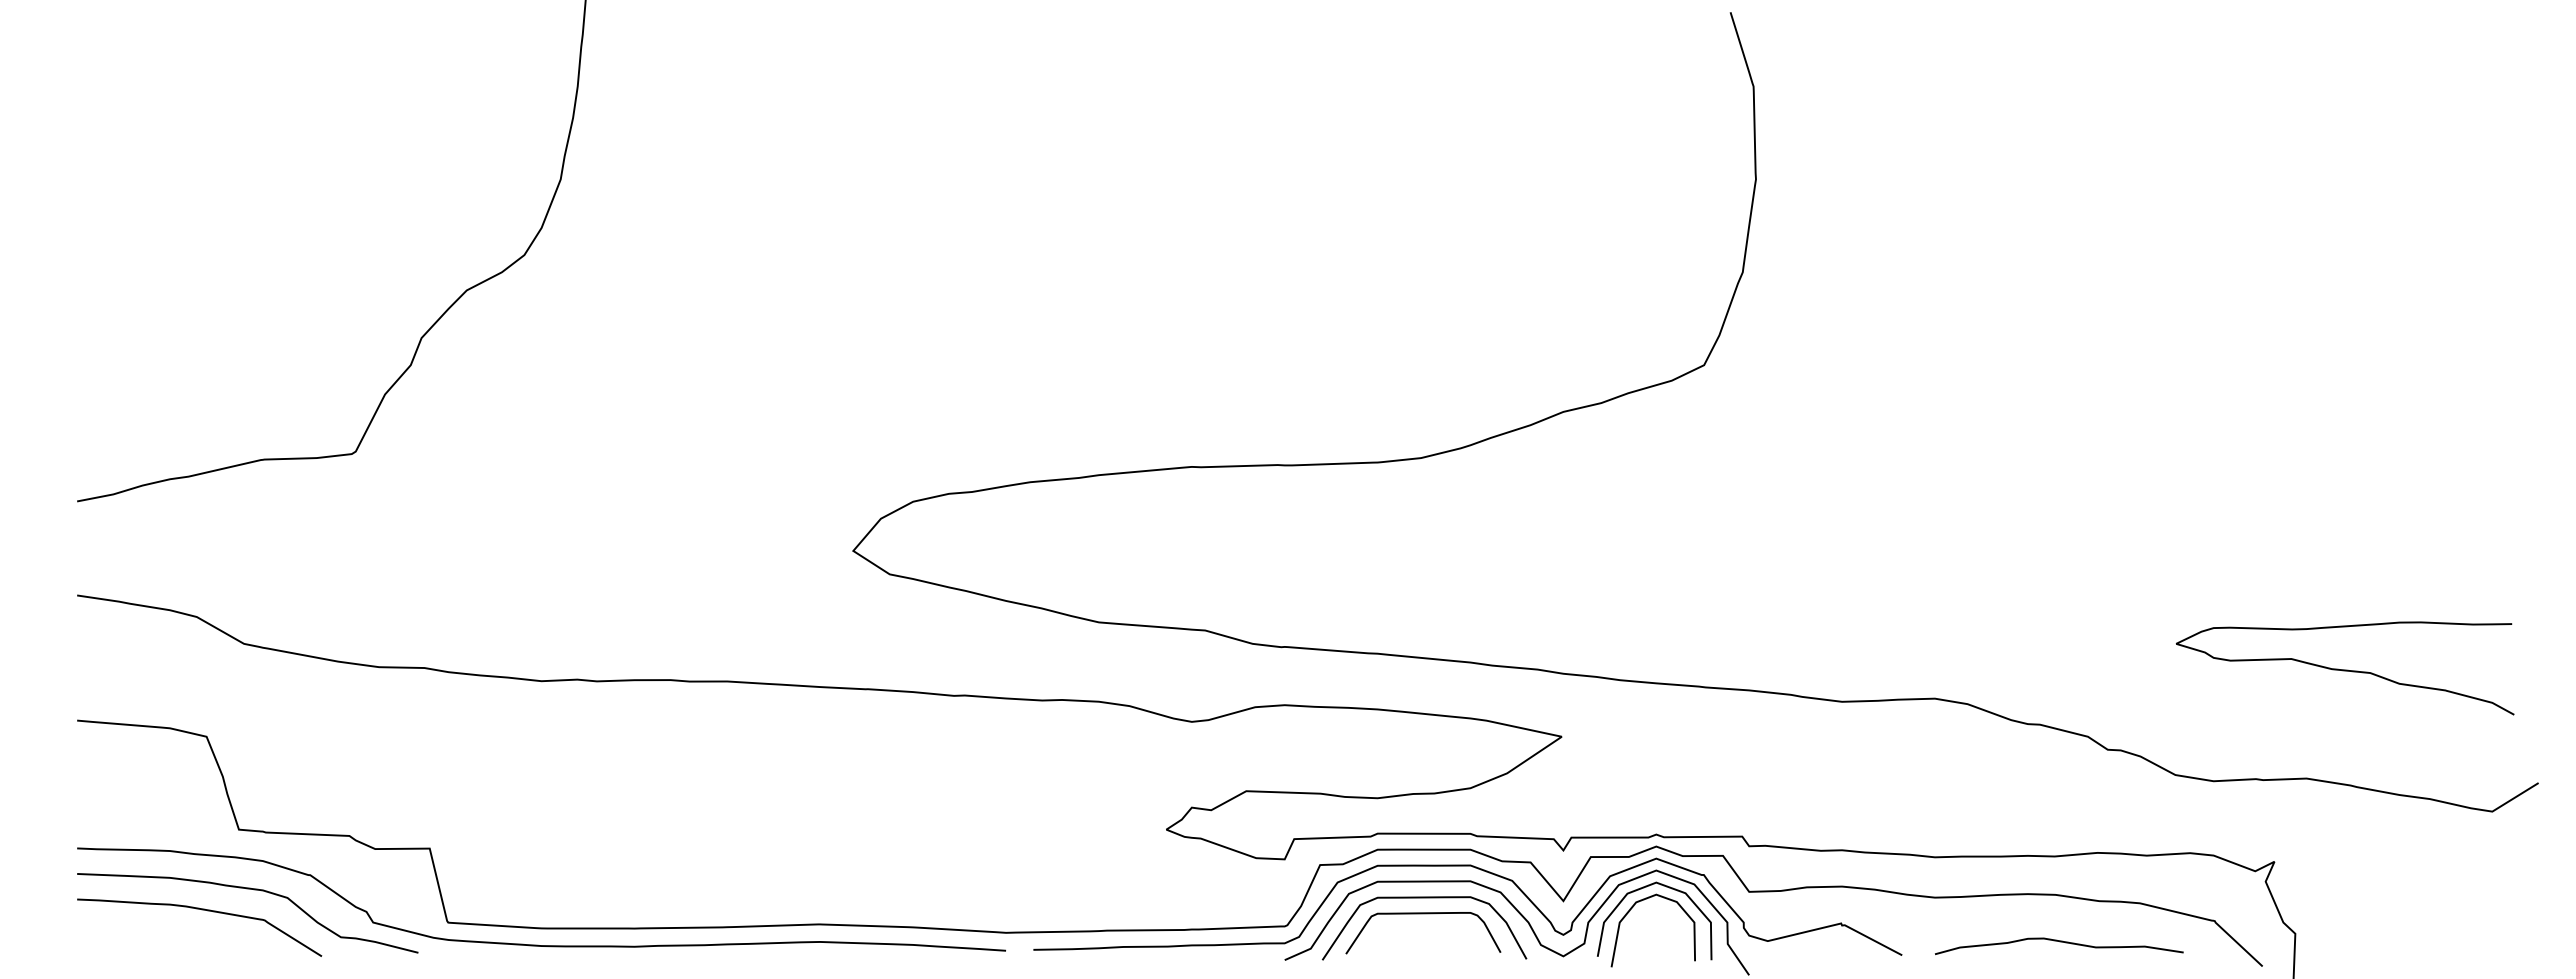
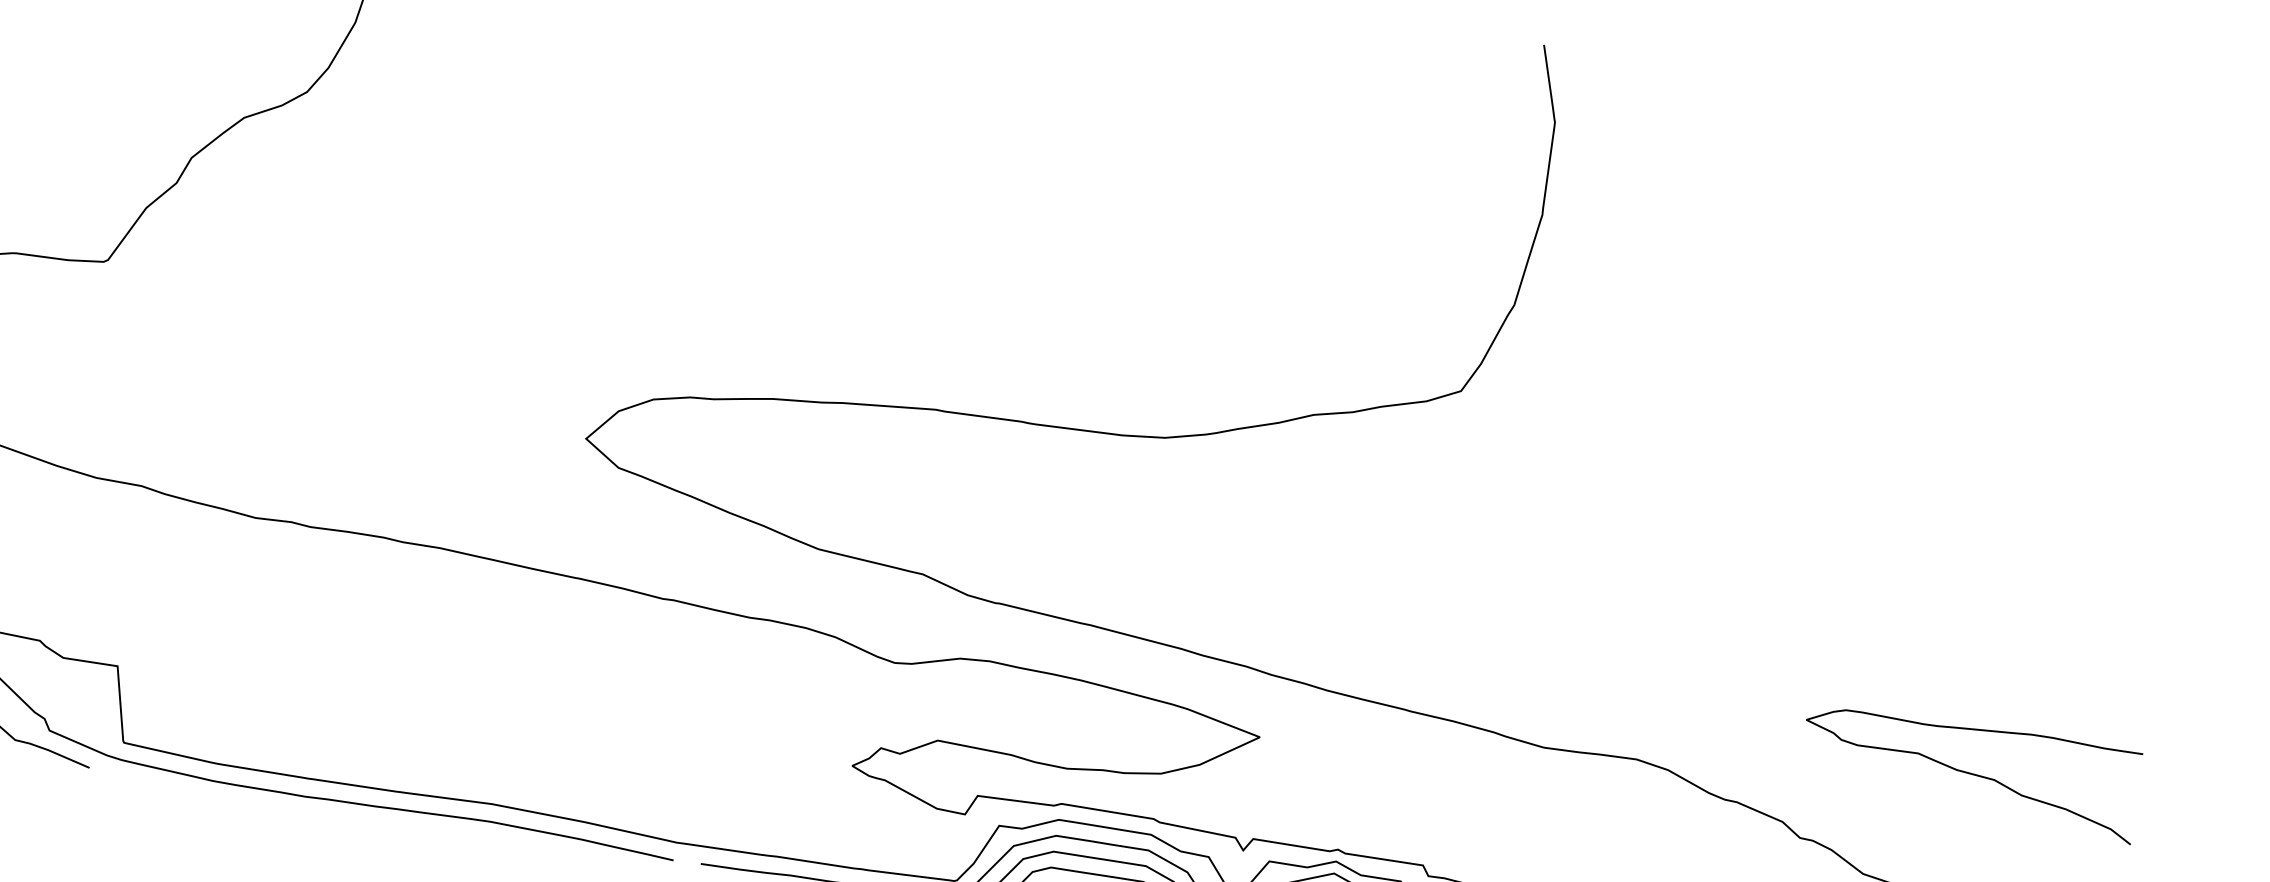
curve: (2345, 669) -> (1970, 772), moved

